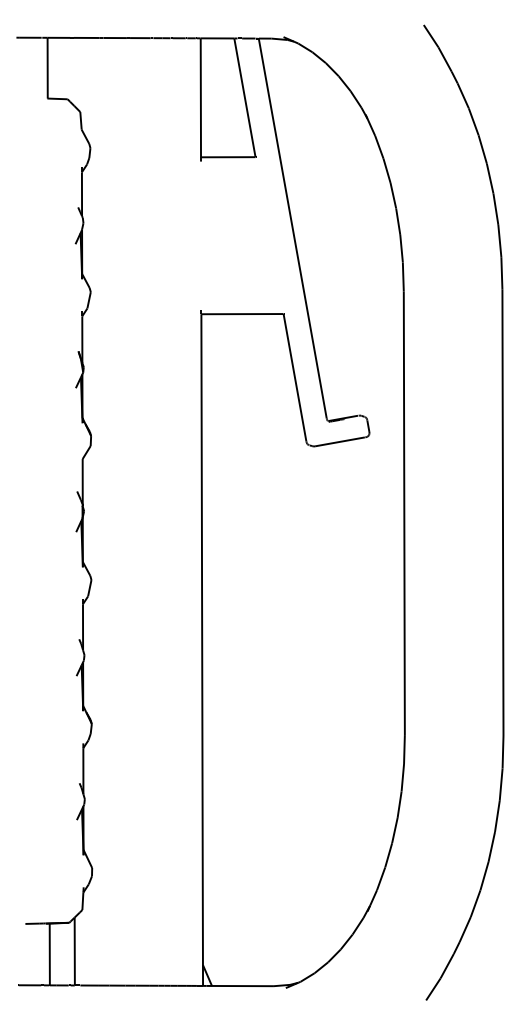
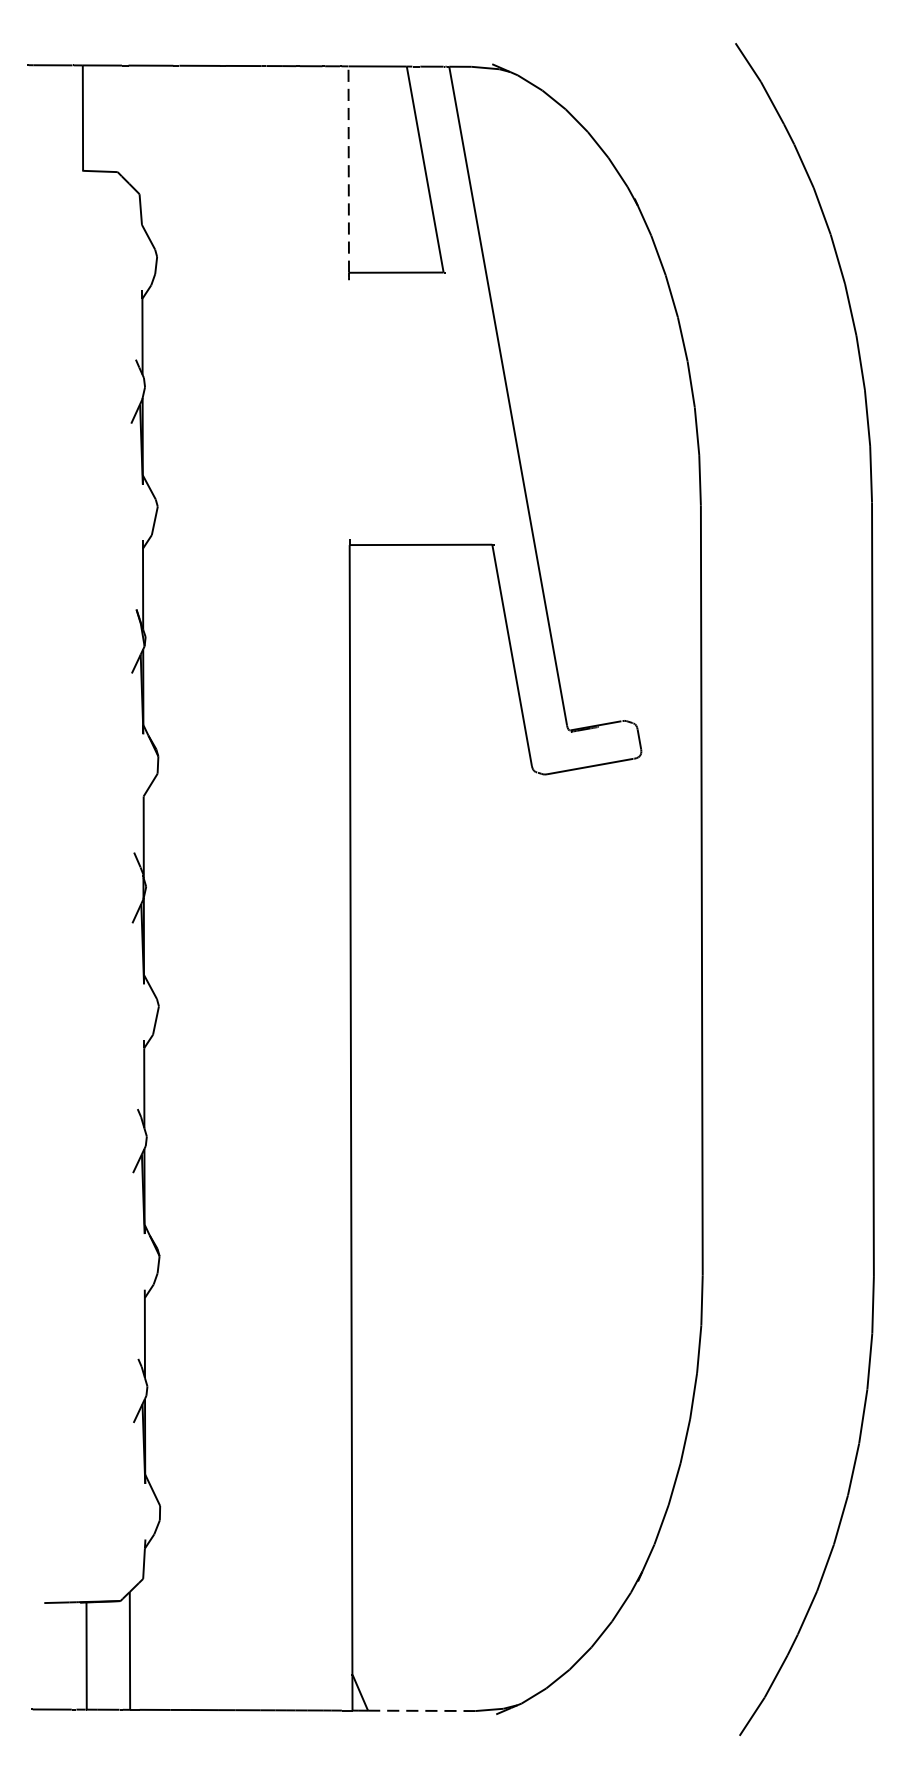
line: (200, 97) -> (348, 168), solid -> dashed
line: (242, 986) -> (421, 1711), solid -> dashed

